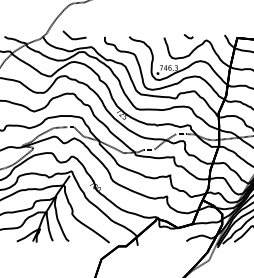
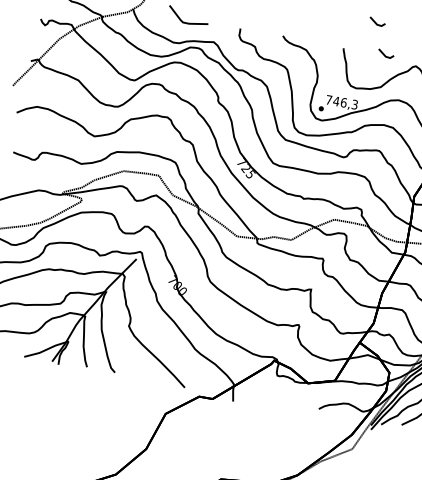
line: (180, 19) -> (377, 21), added

